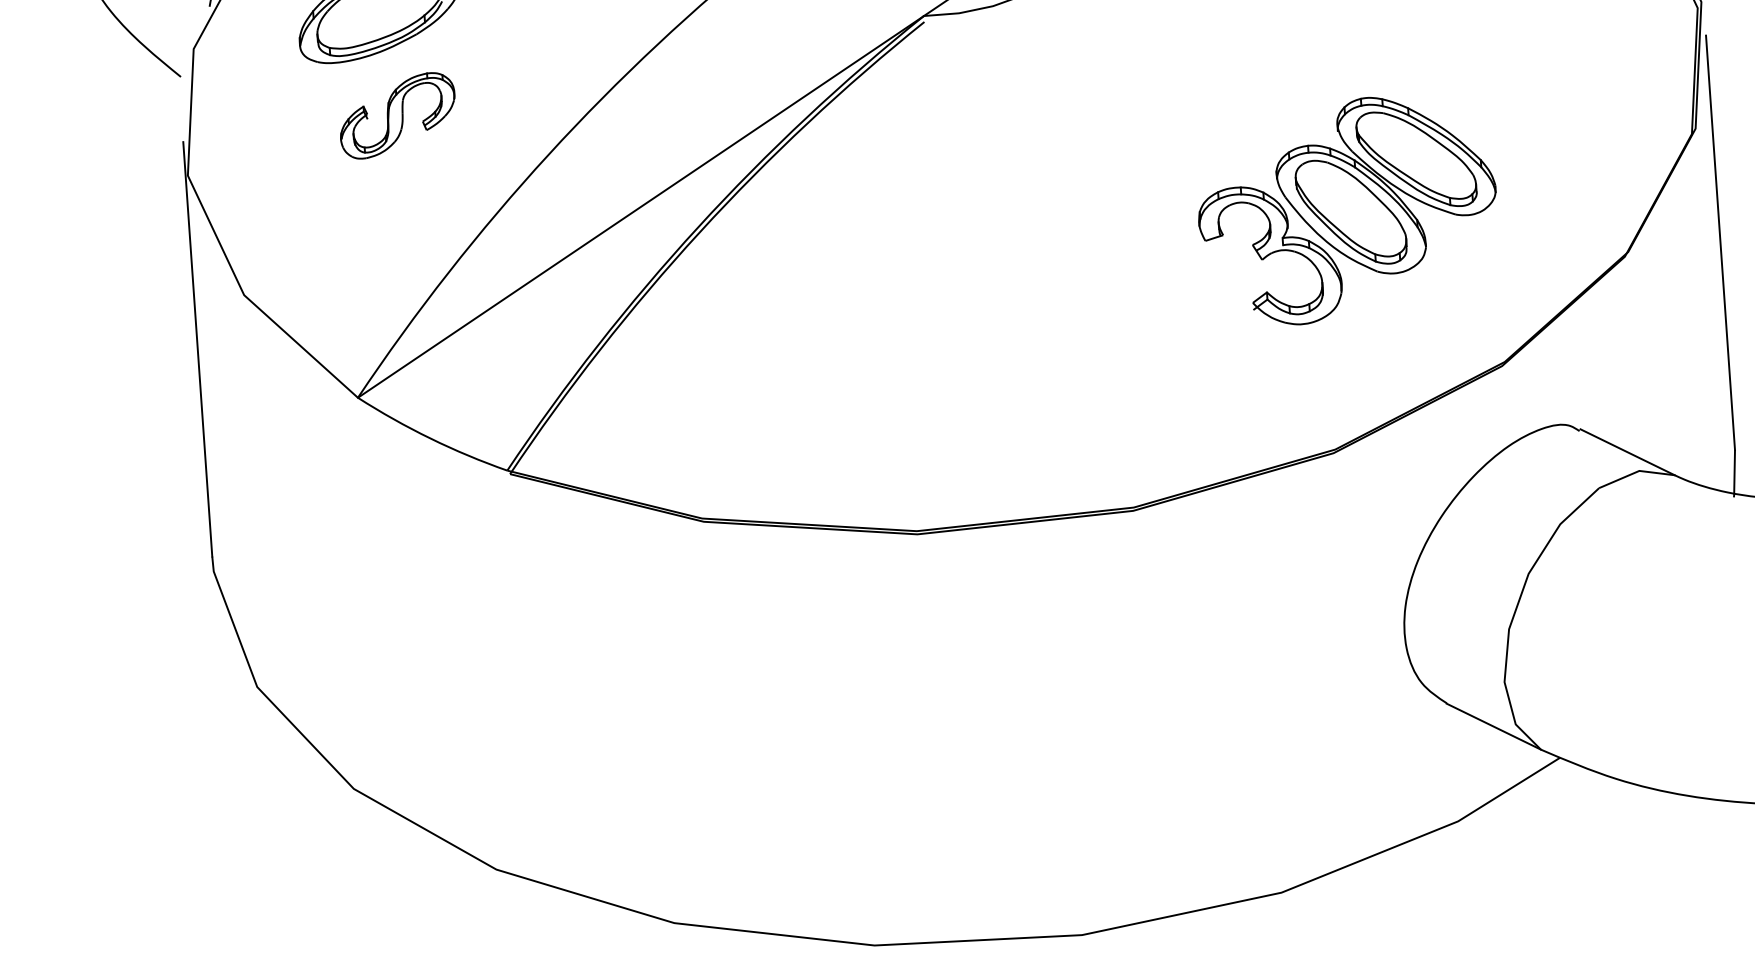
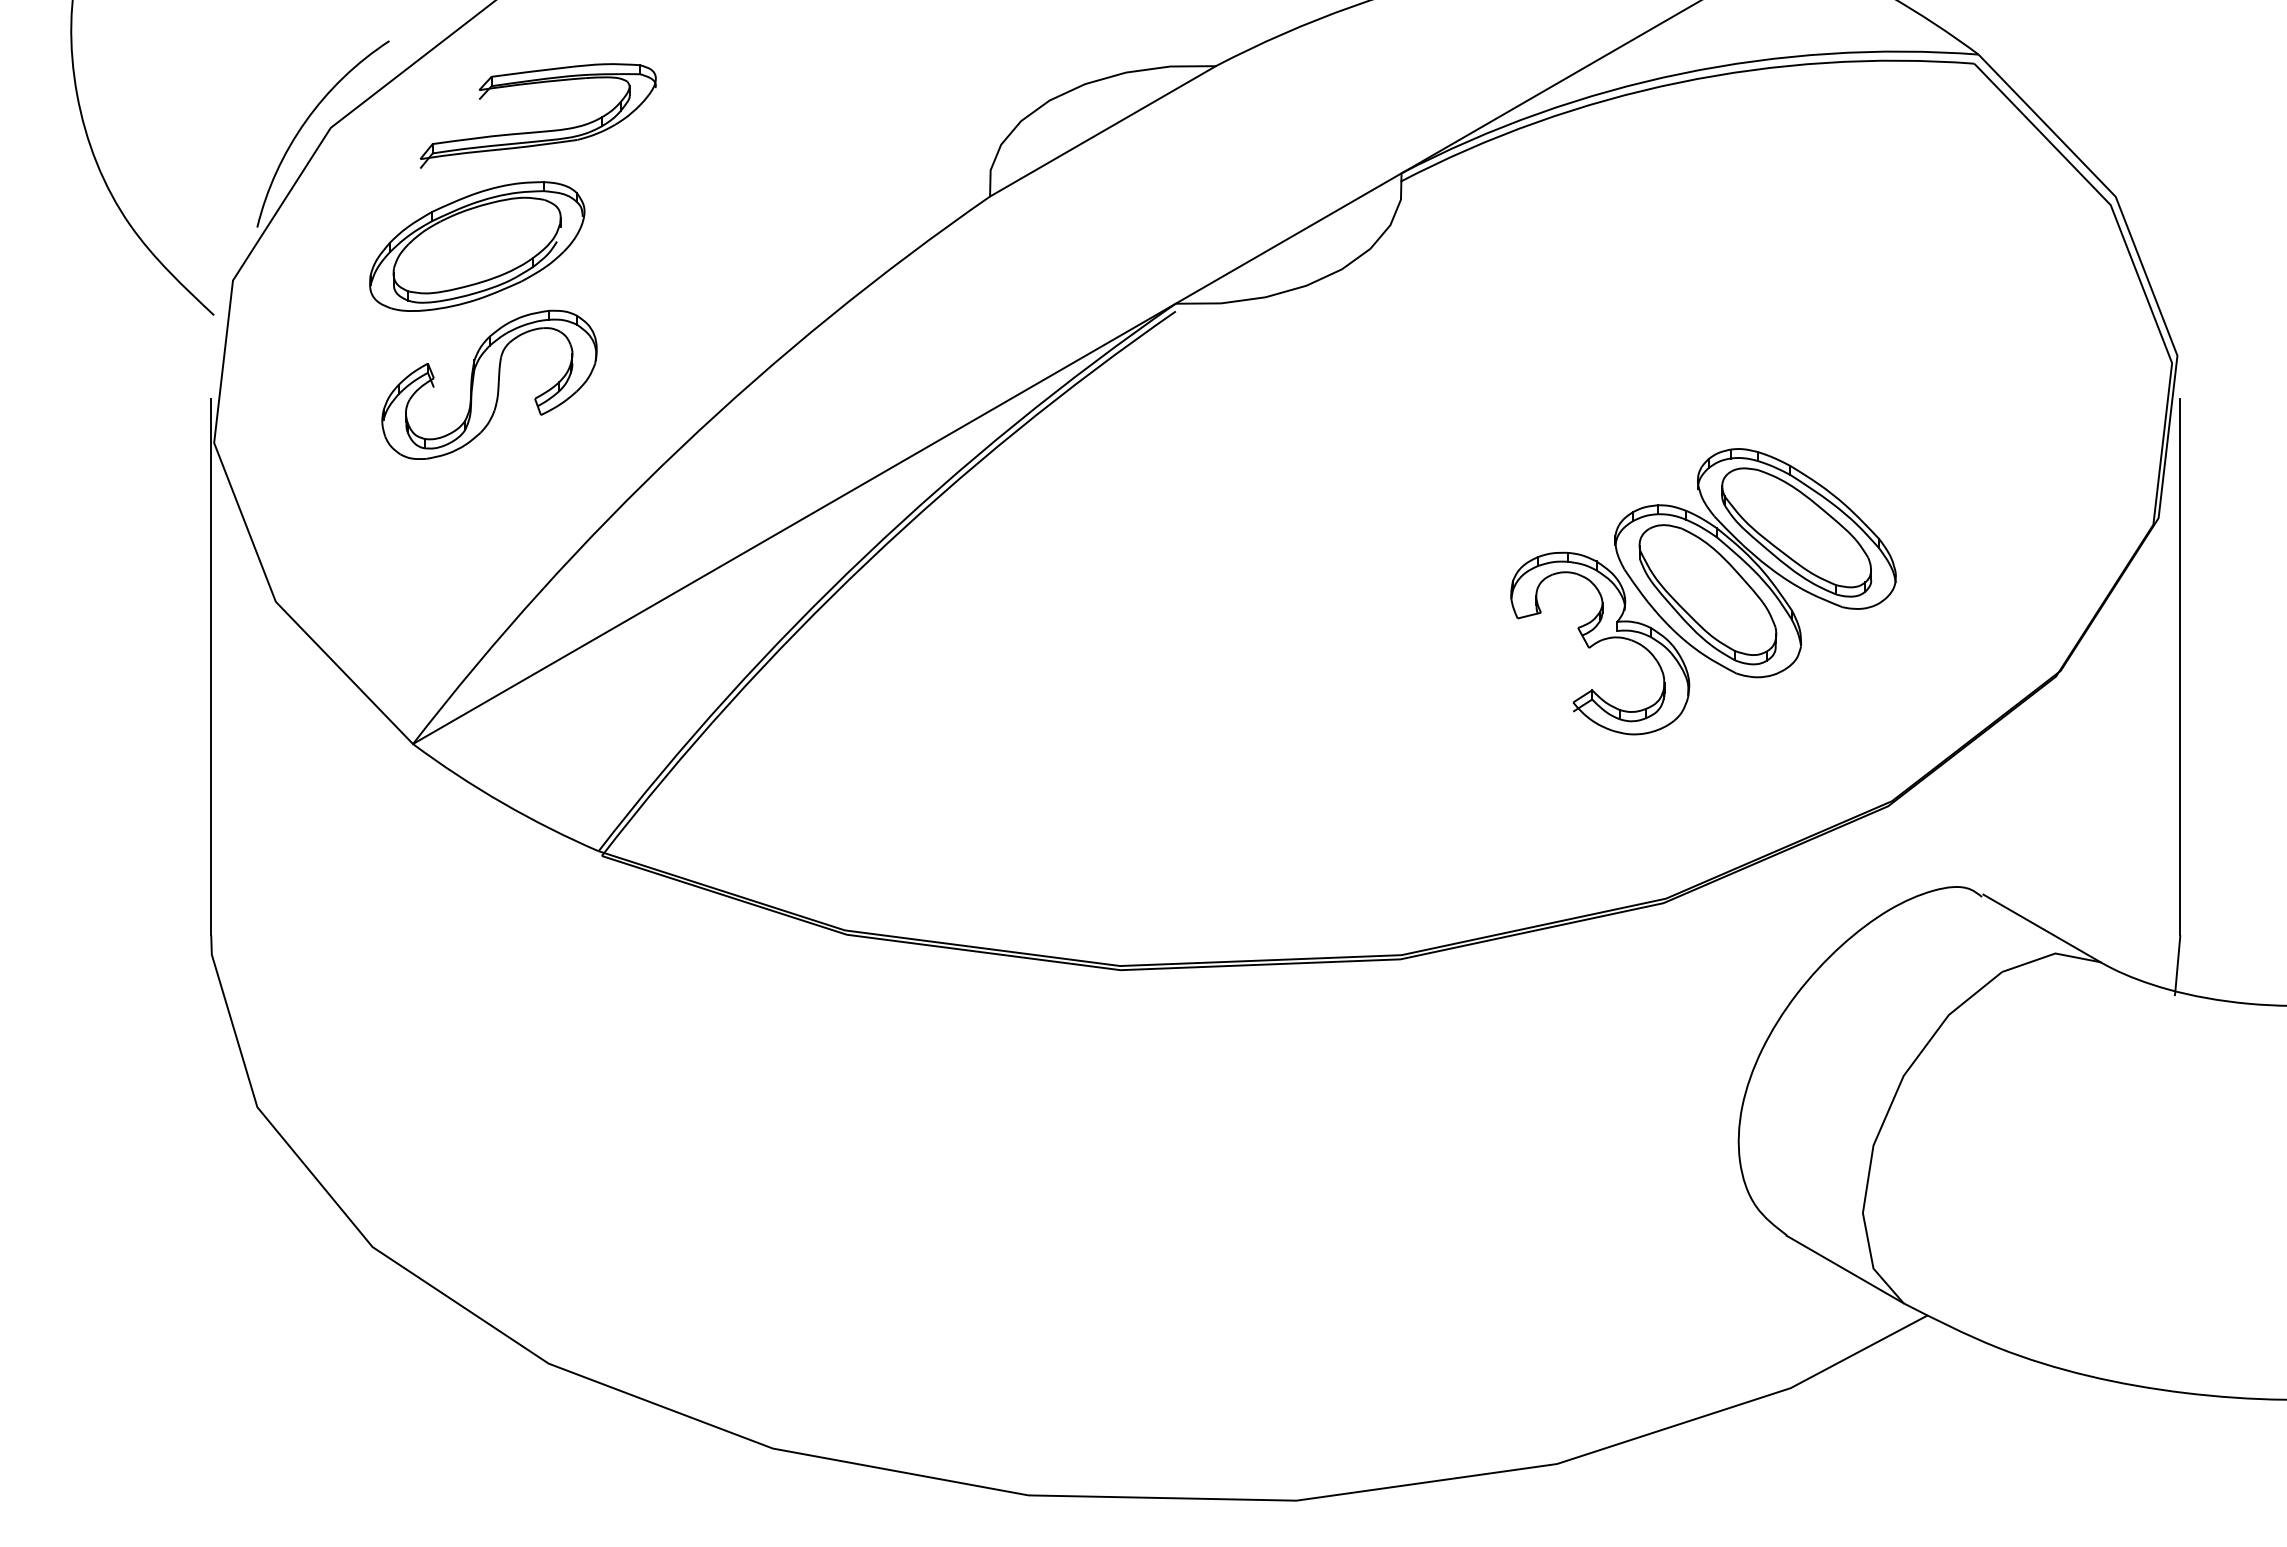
part: (397, 115) -> (489, 384), size x1.43

